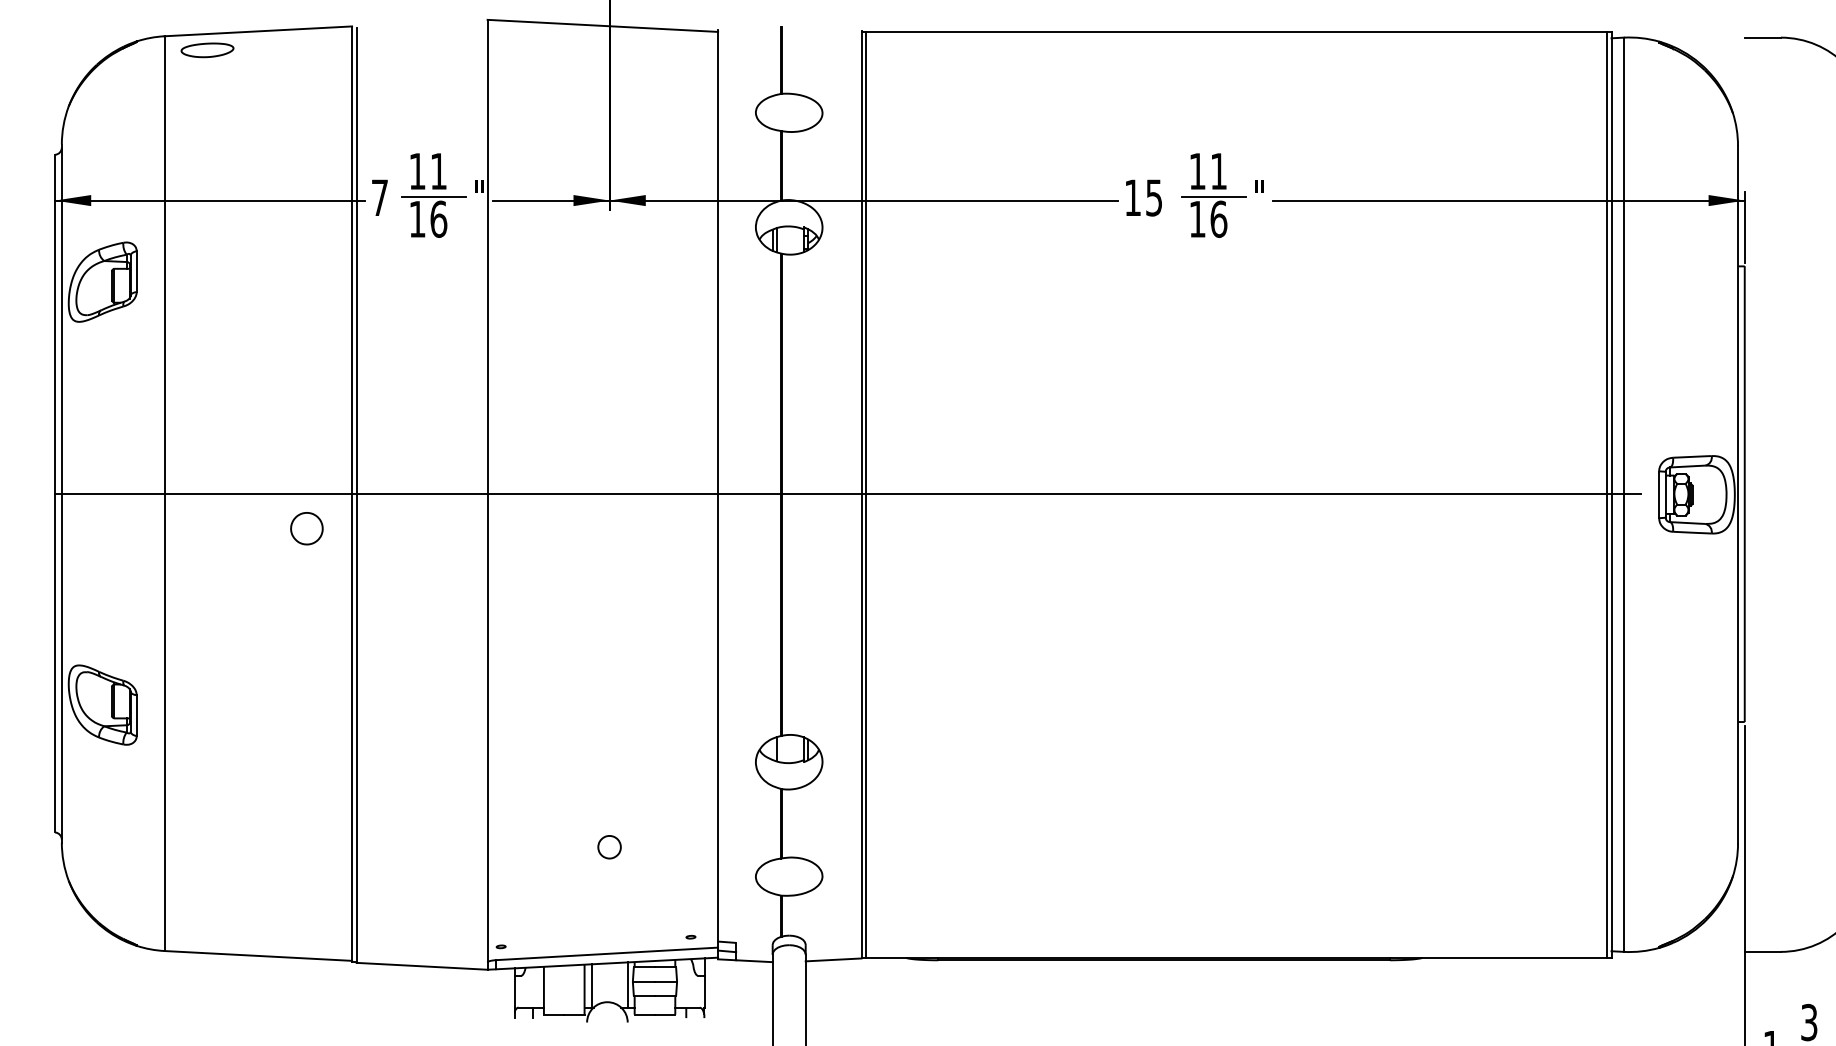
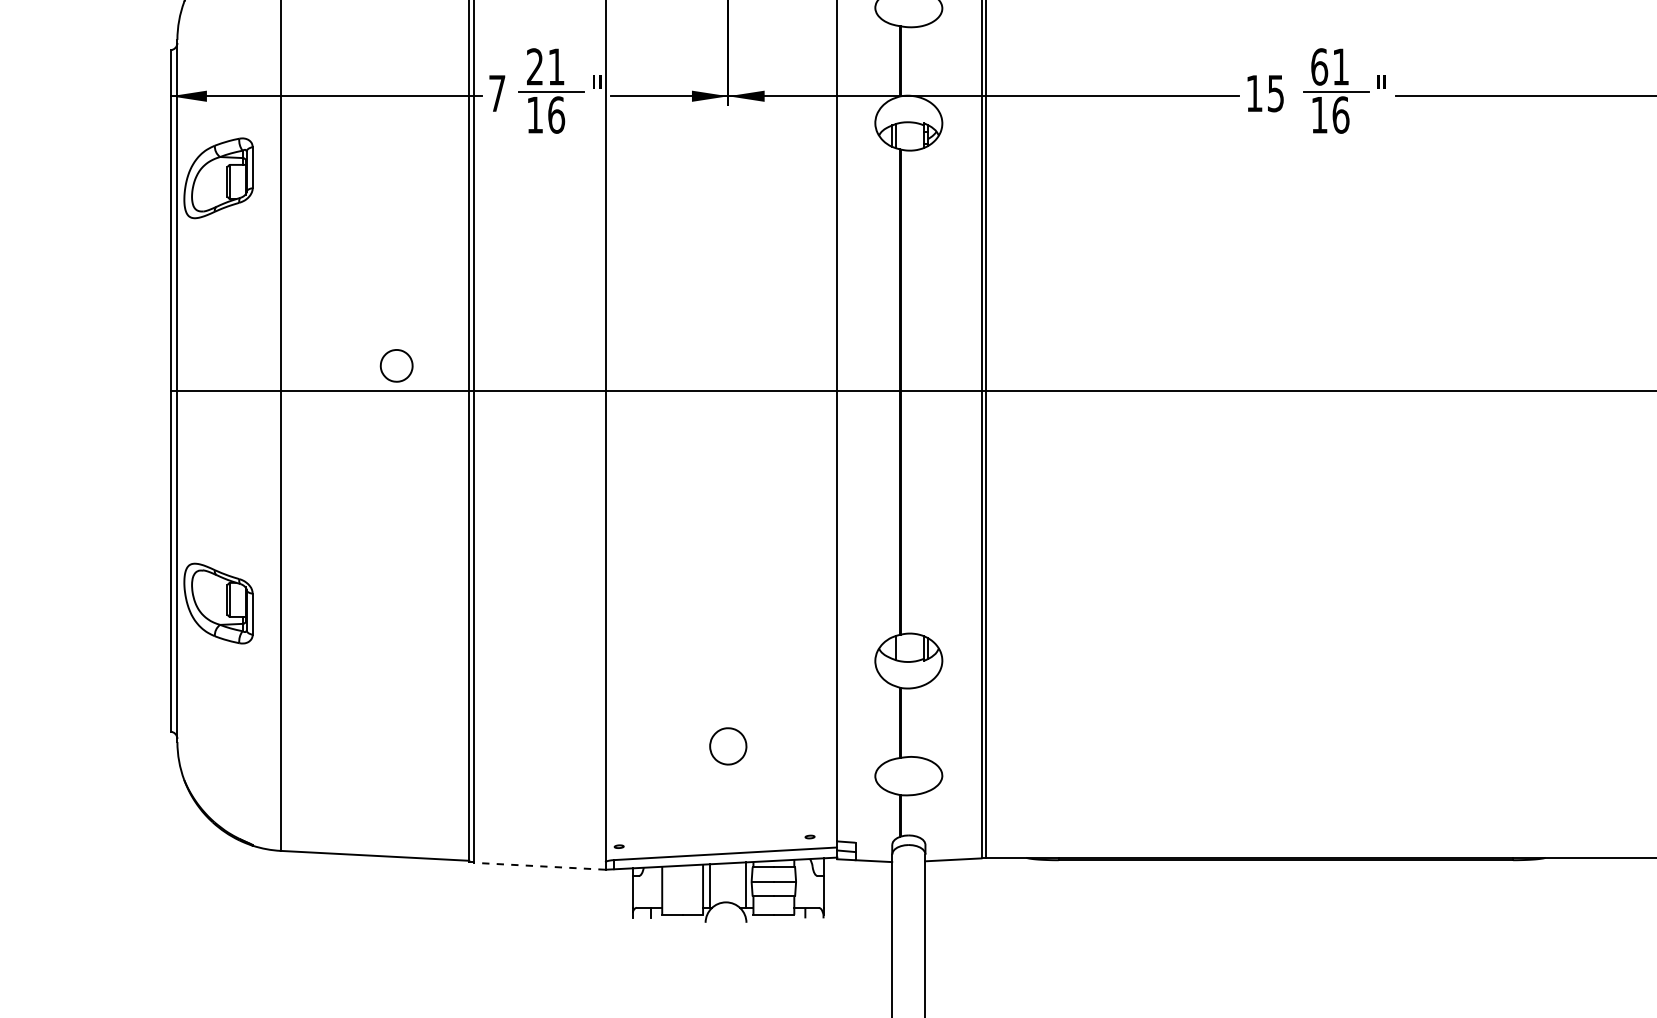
text: (417, 170) -> (535, 66), 11 -> 21
text: (1197, 171) -> (1319, 67), 11 -> 61
part: (306, 528) -> (396, 365), moved
part: (609, 847) -> (728, 746), size x1.6
line: (422, 966) -> (540, 866), solid -> dashed

